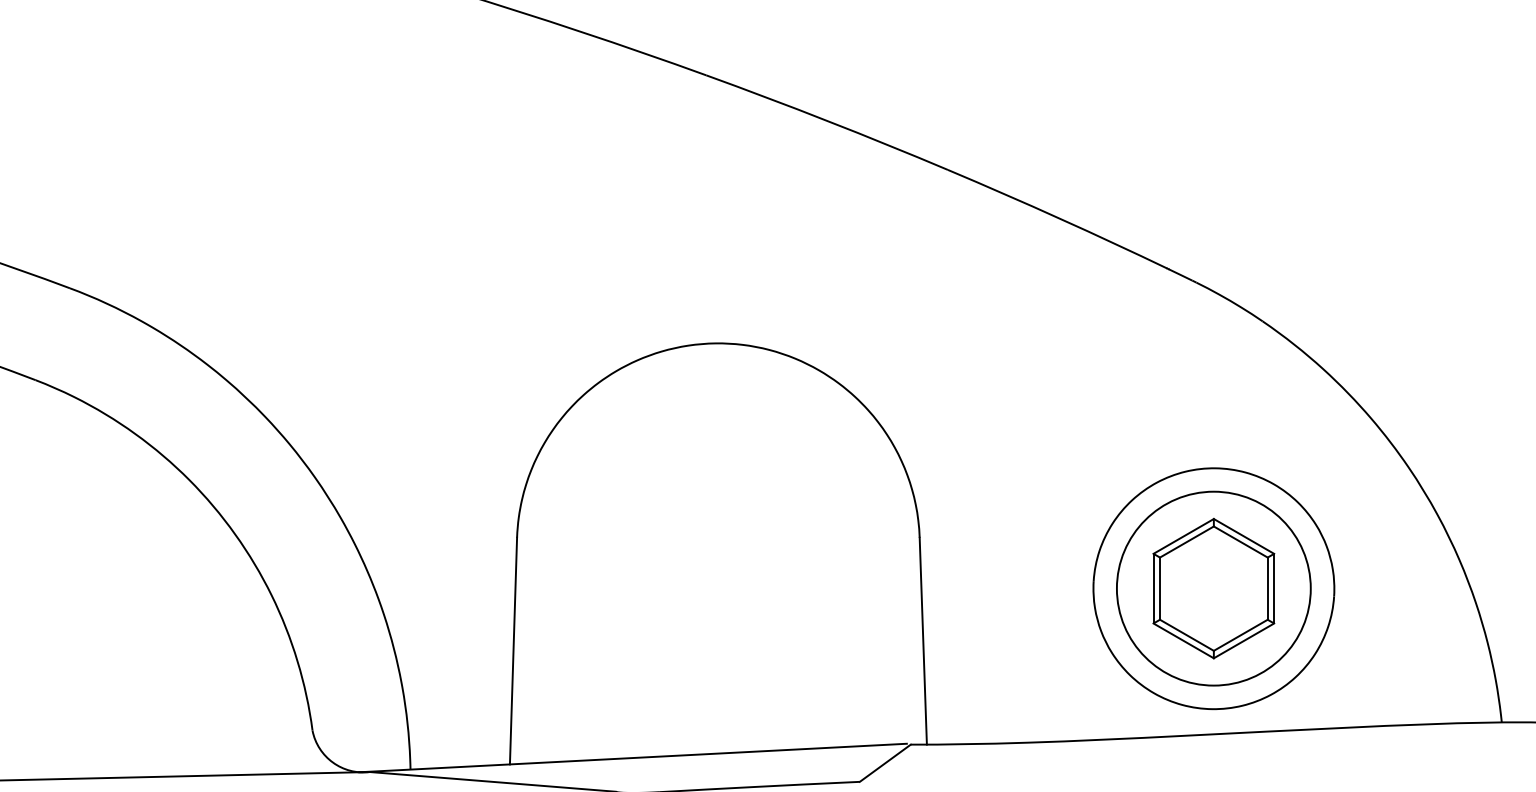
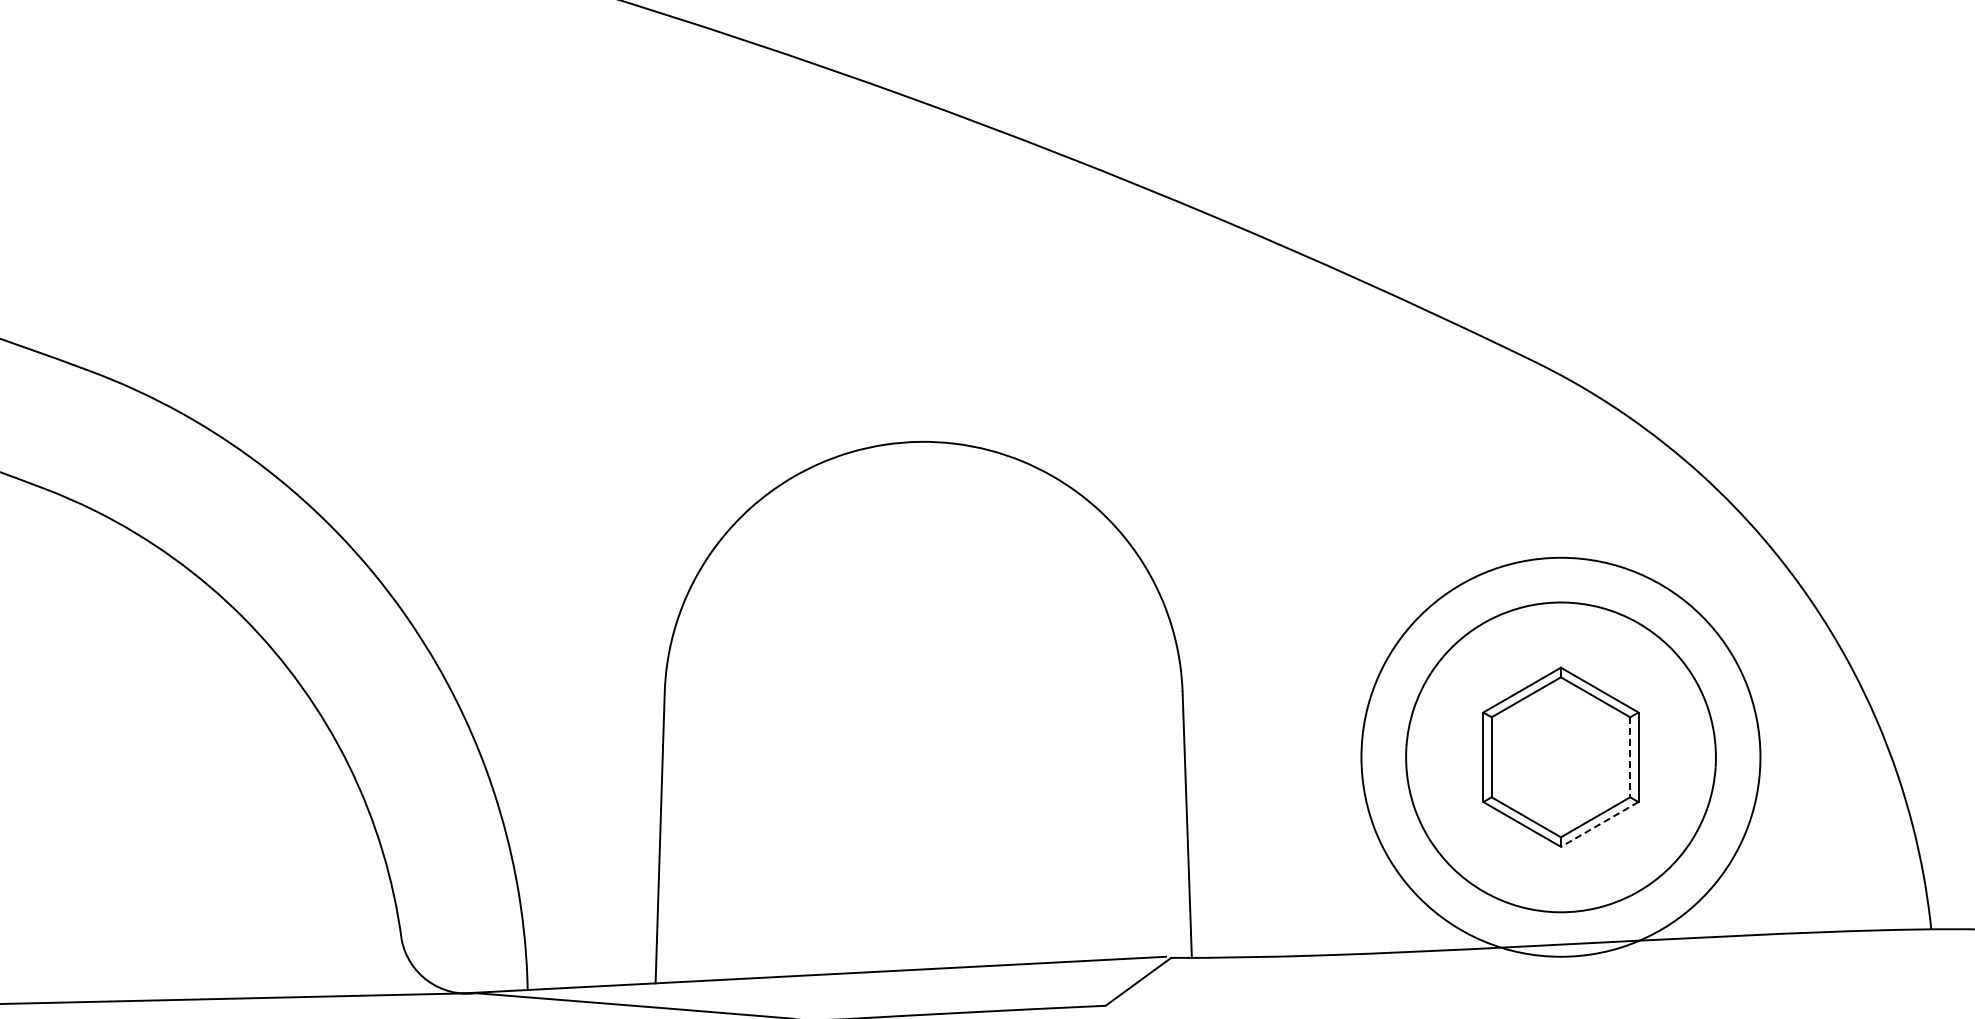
circle: (1213, 588) -> (1560, 756), size x1.6
line: (1267, 588) -> (1630, 757), solid -> dashed
line: (1243, 640) -> (1599, 824), solid -> dashed

